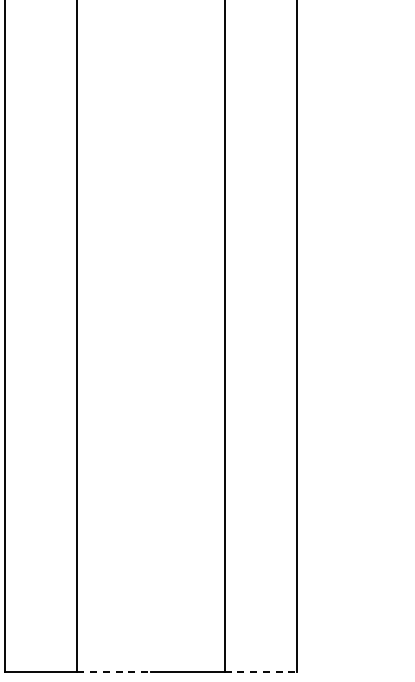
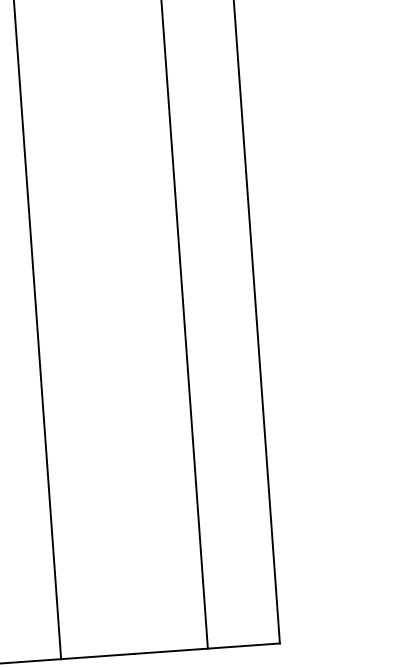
line: (114, 672) -> (98, 656), dashed -> solid
line: (261, 672) -> (244, 646), dashed -> solid

